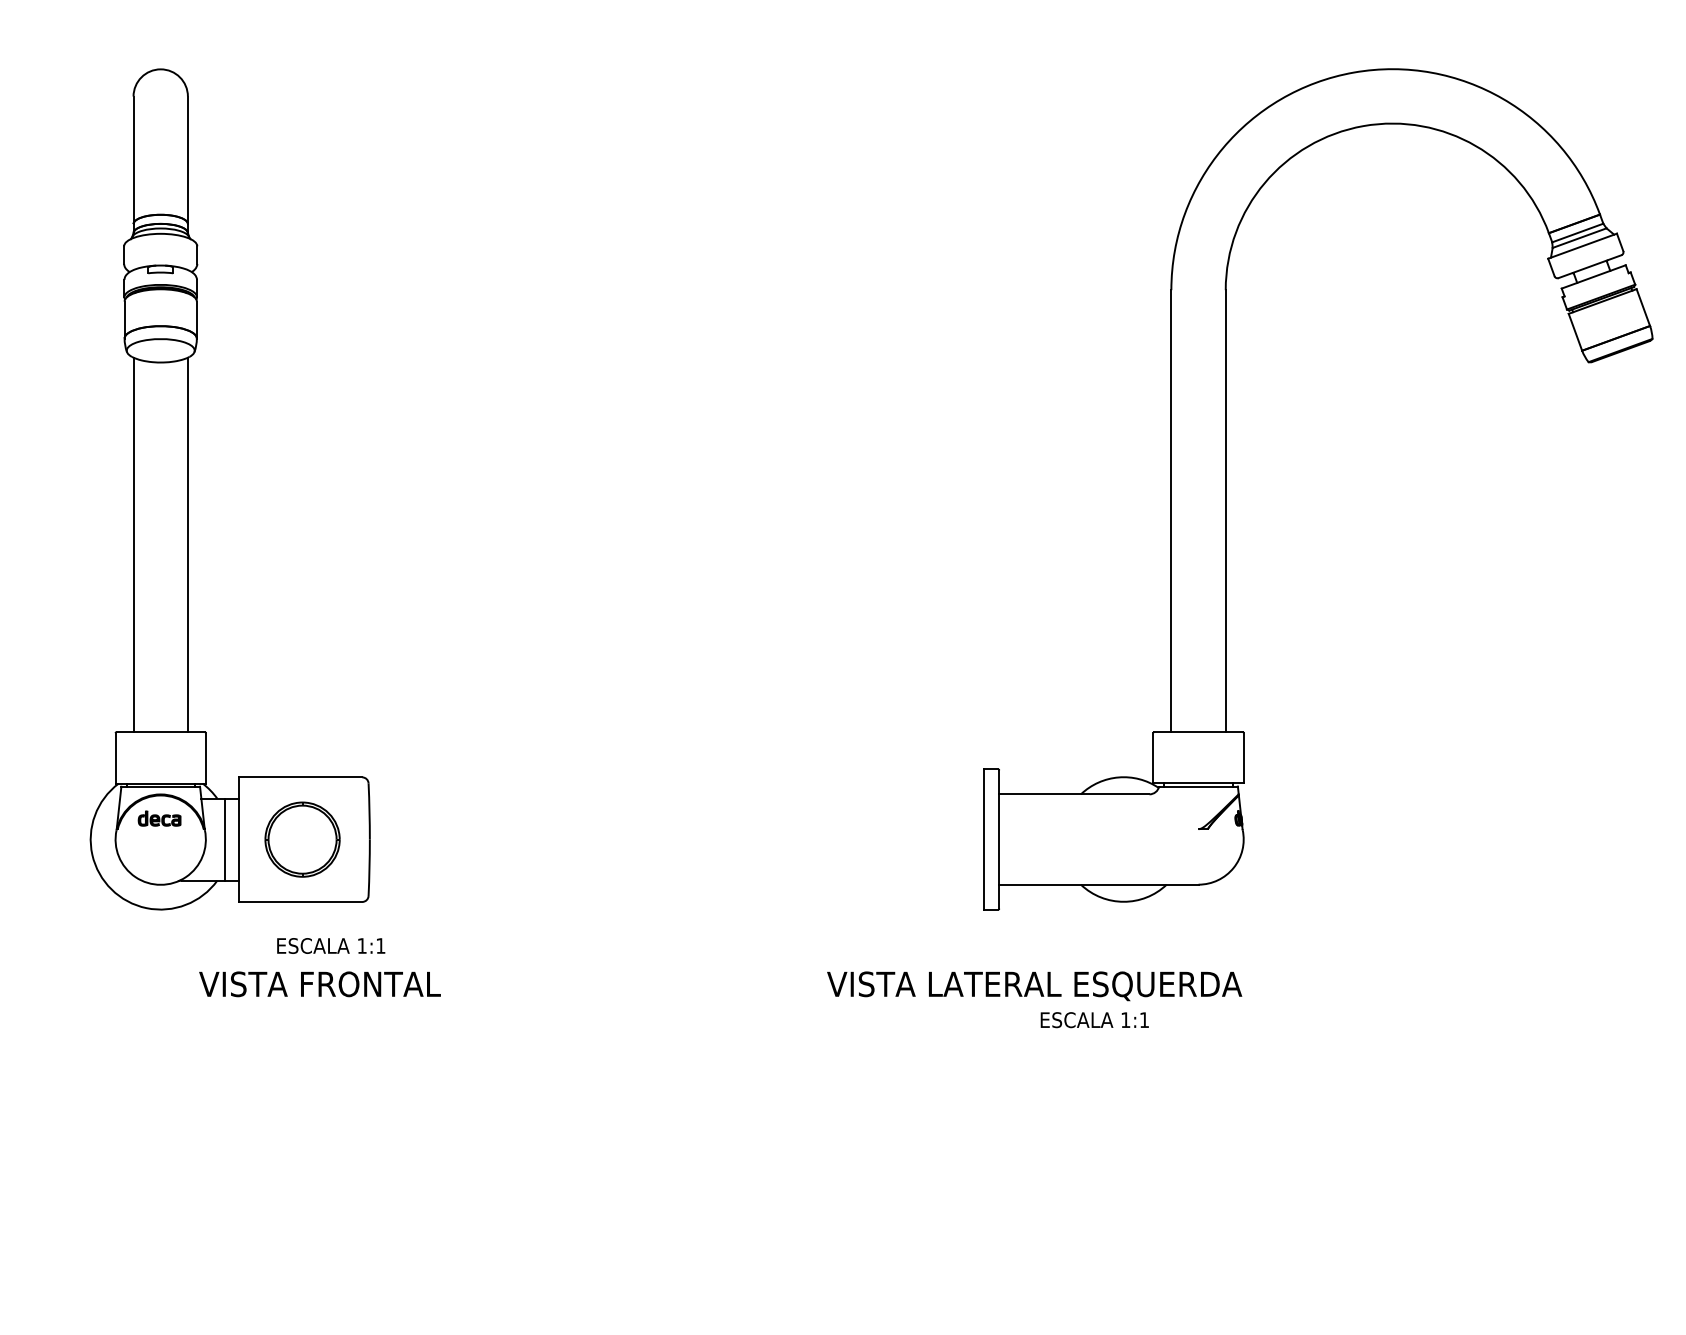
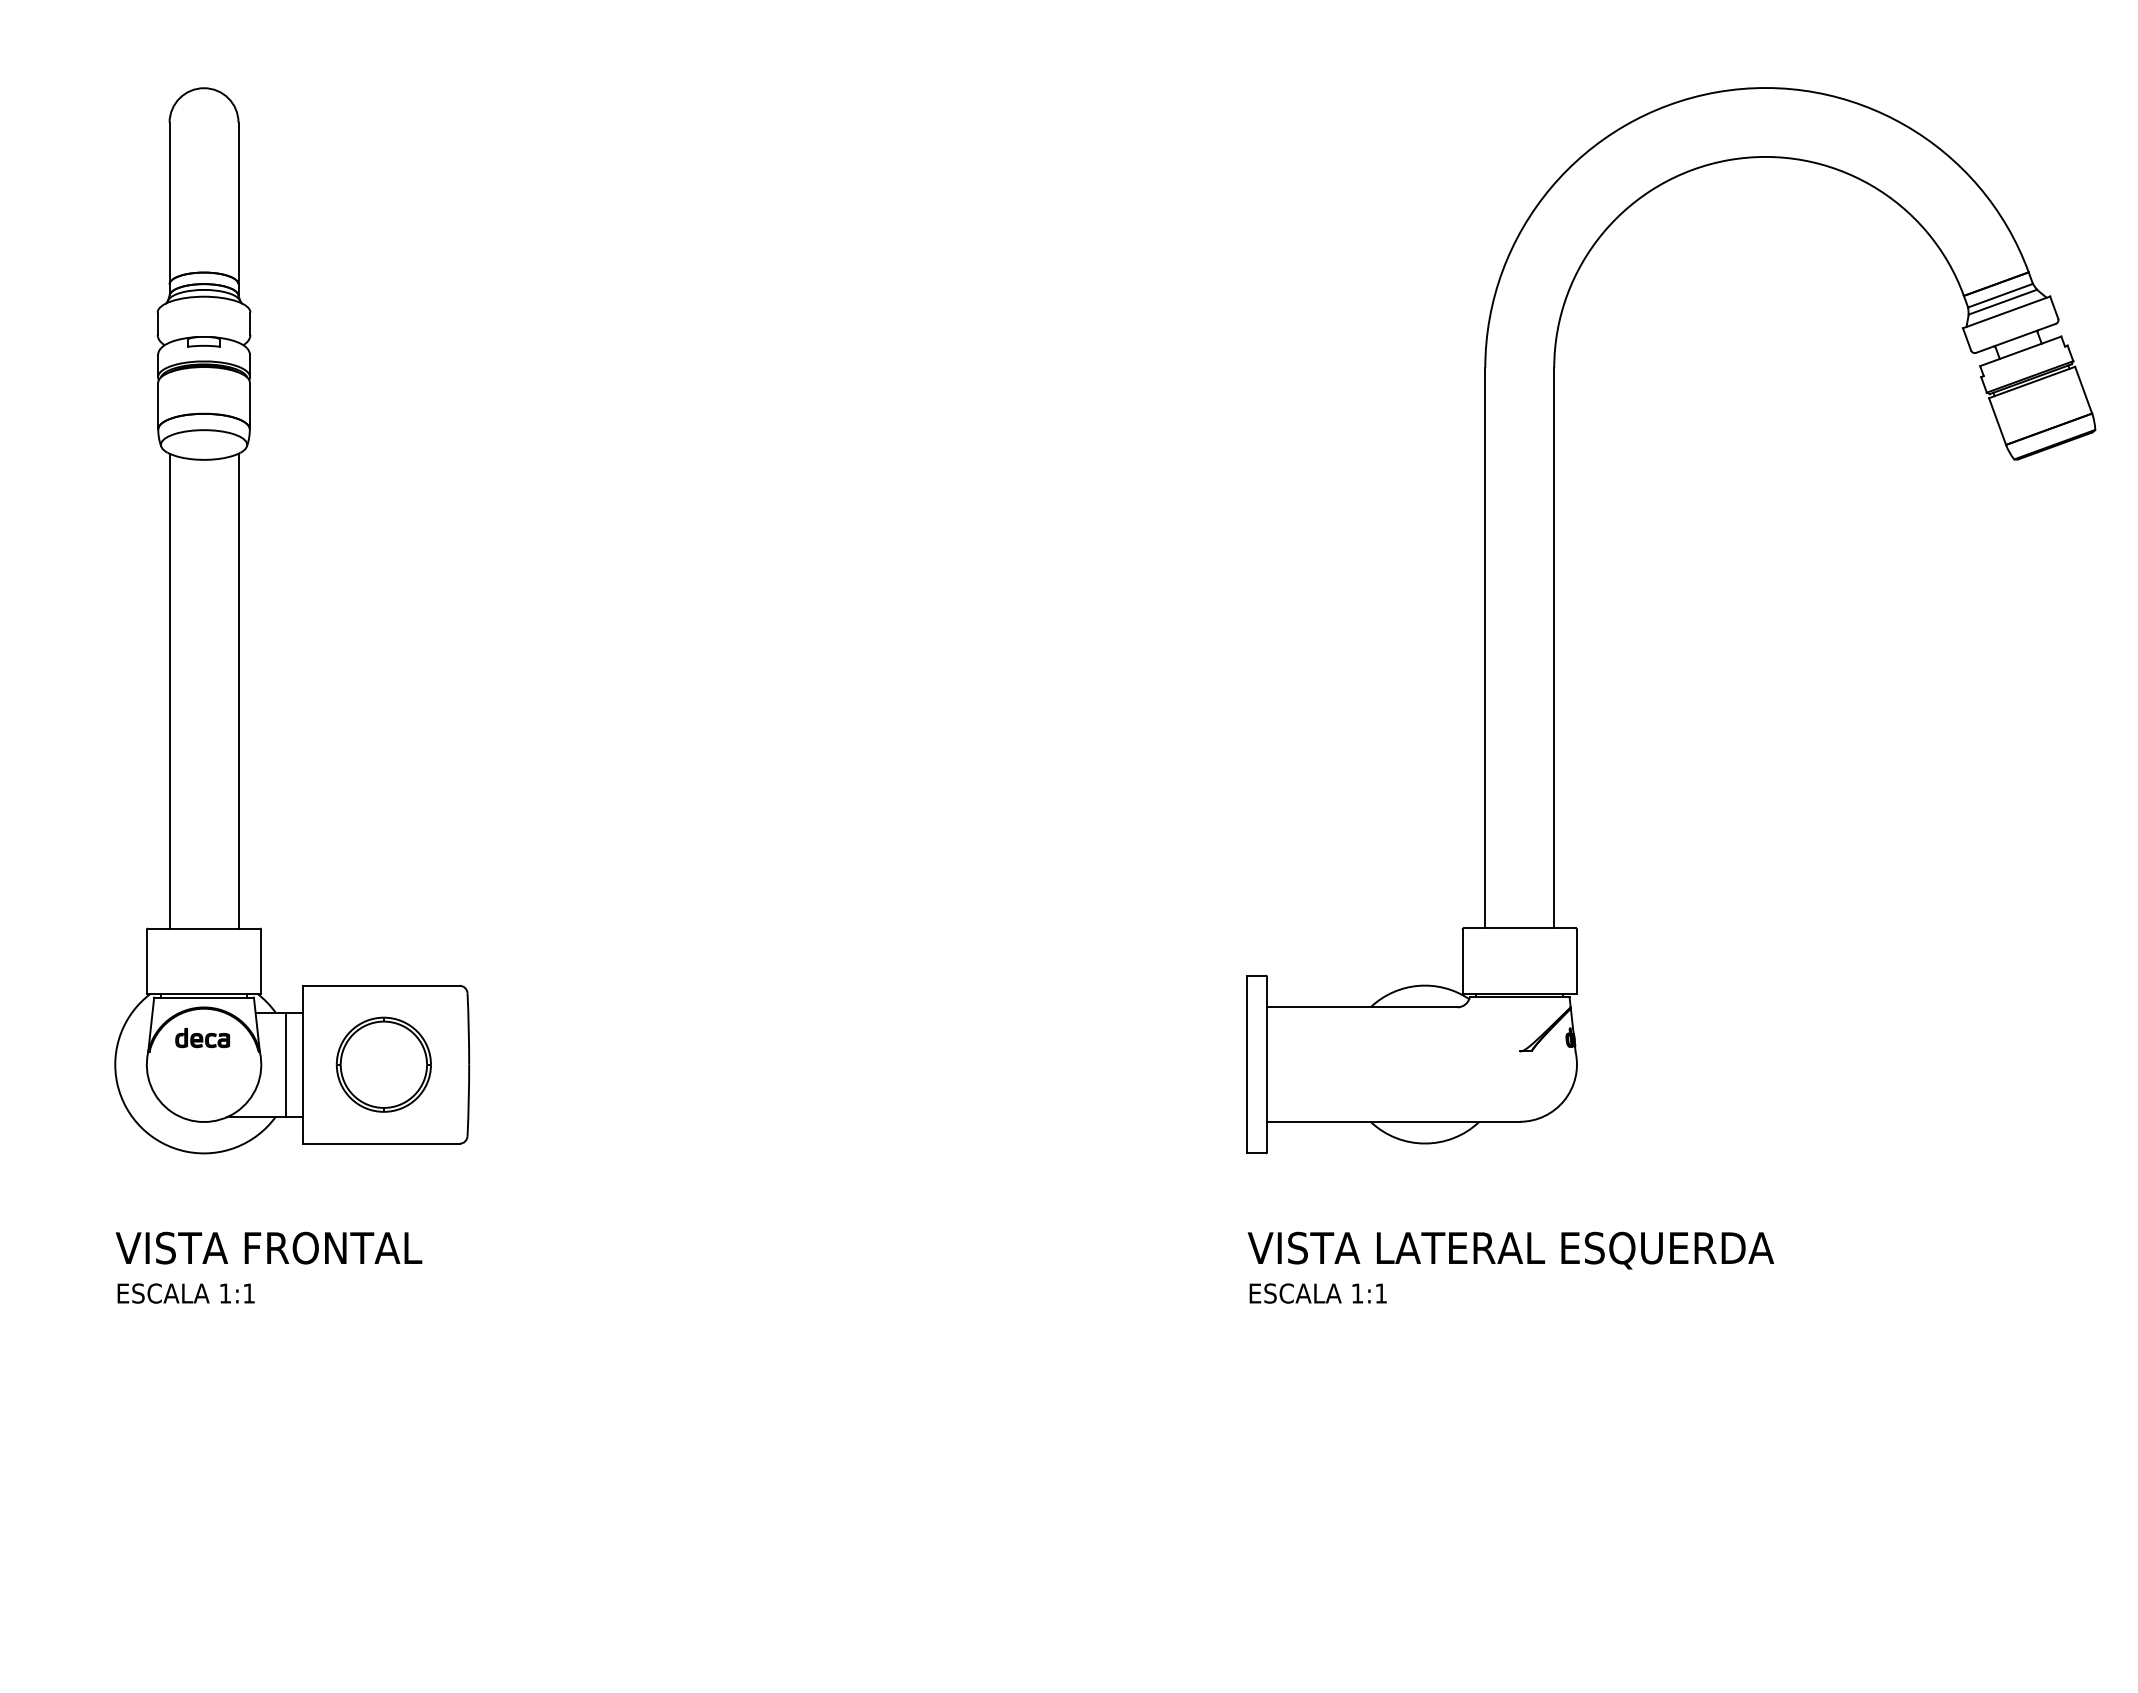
text: (330, 945) -> (185, 1293), moved
text: (319, 983) -> (268, 1247), moved
text: (1034, 986) -> (1510, 1250), moved
text: (1094, 1020) -> (1317, 1293), moved

